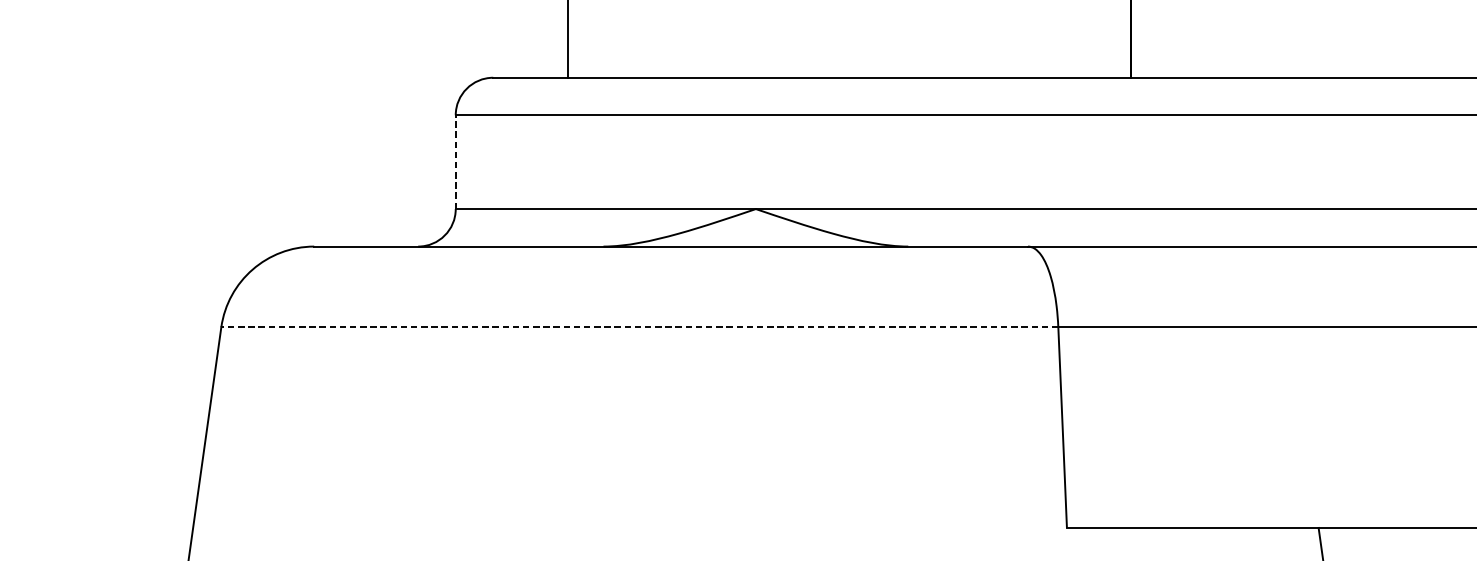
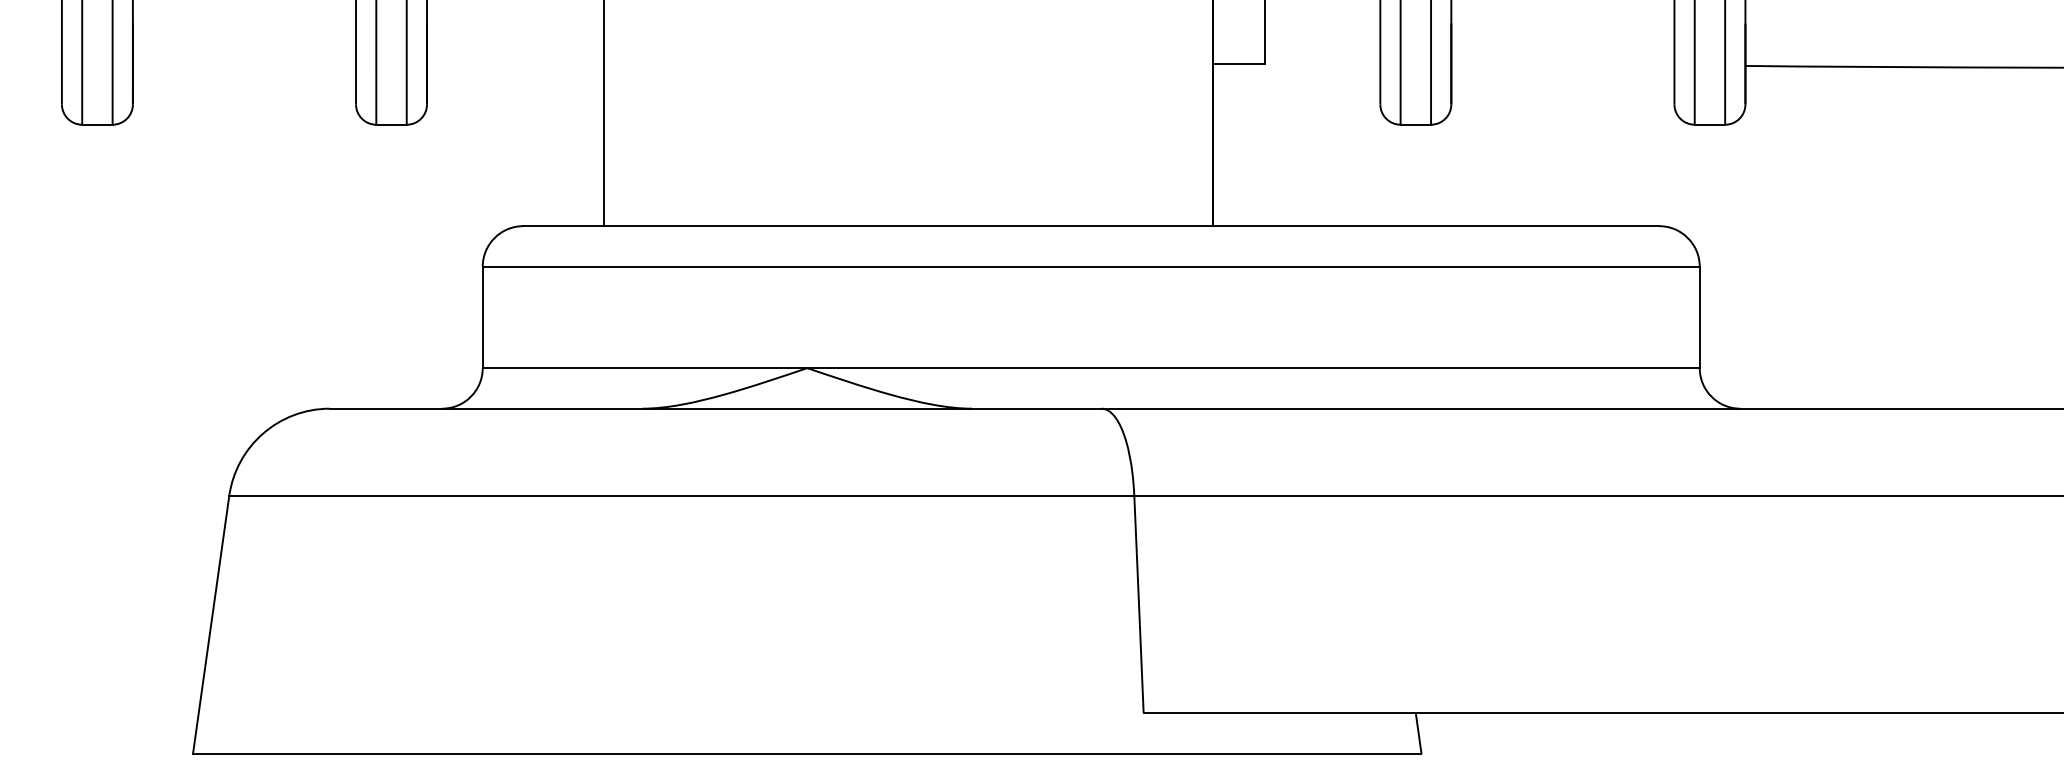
line: (455, 162) -> (482, 317), dashed -> solid
line: (639, 327) -> (681, 496), dashed -> solid

